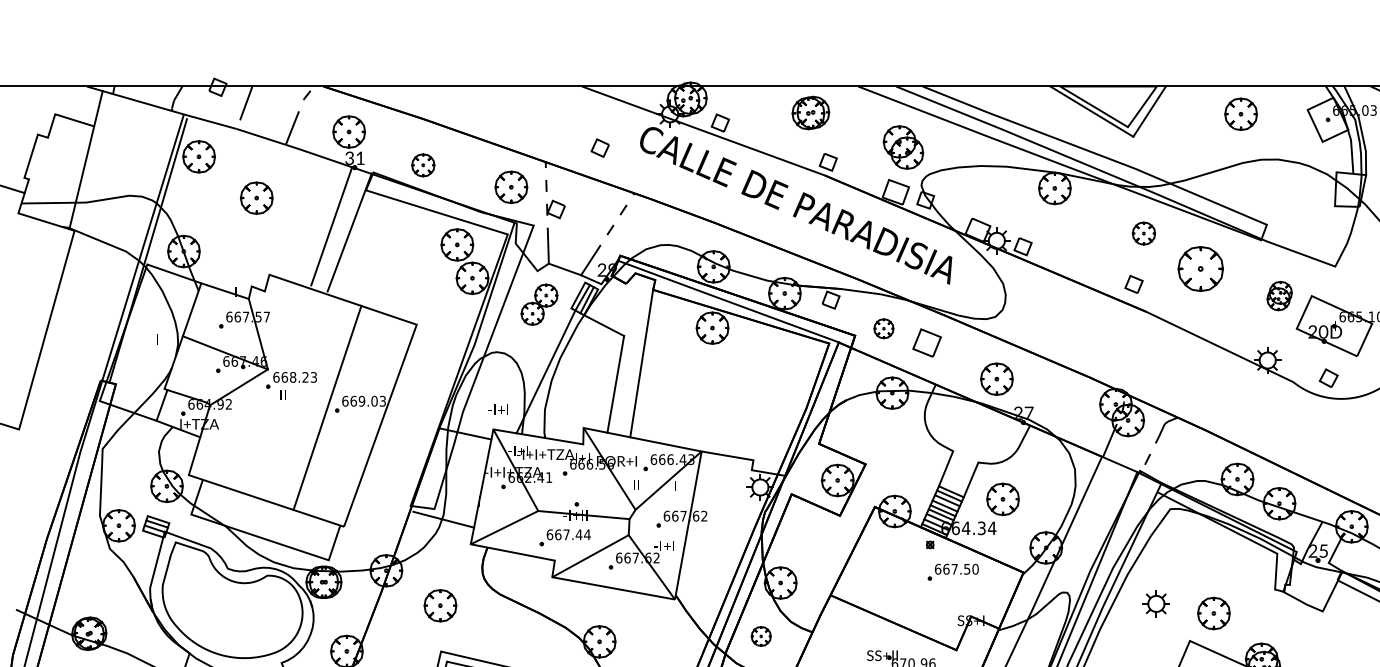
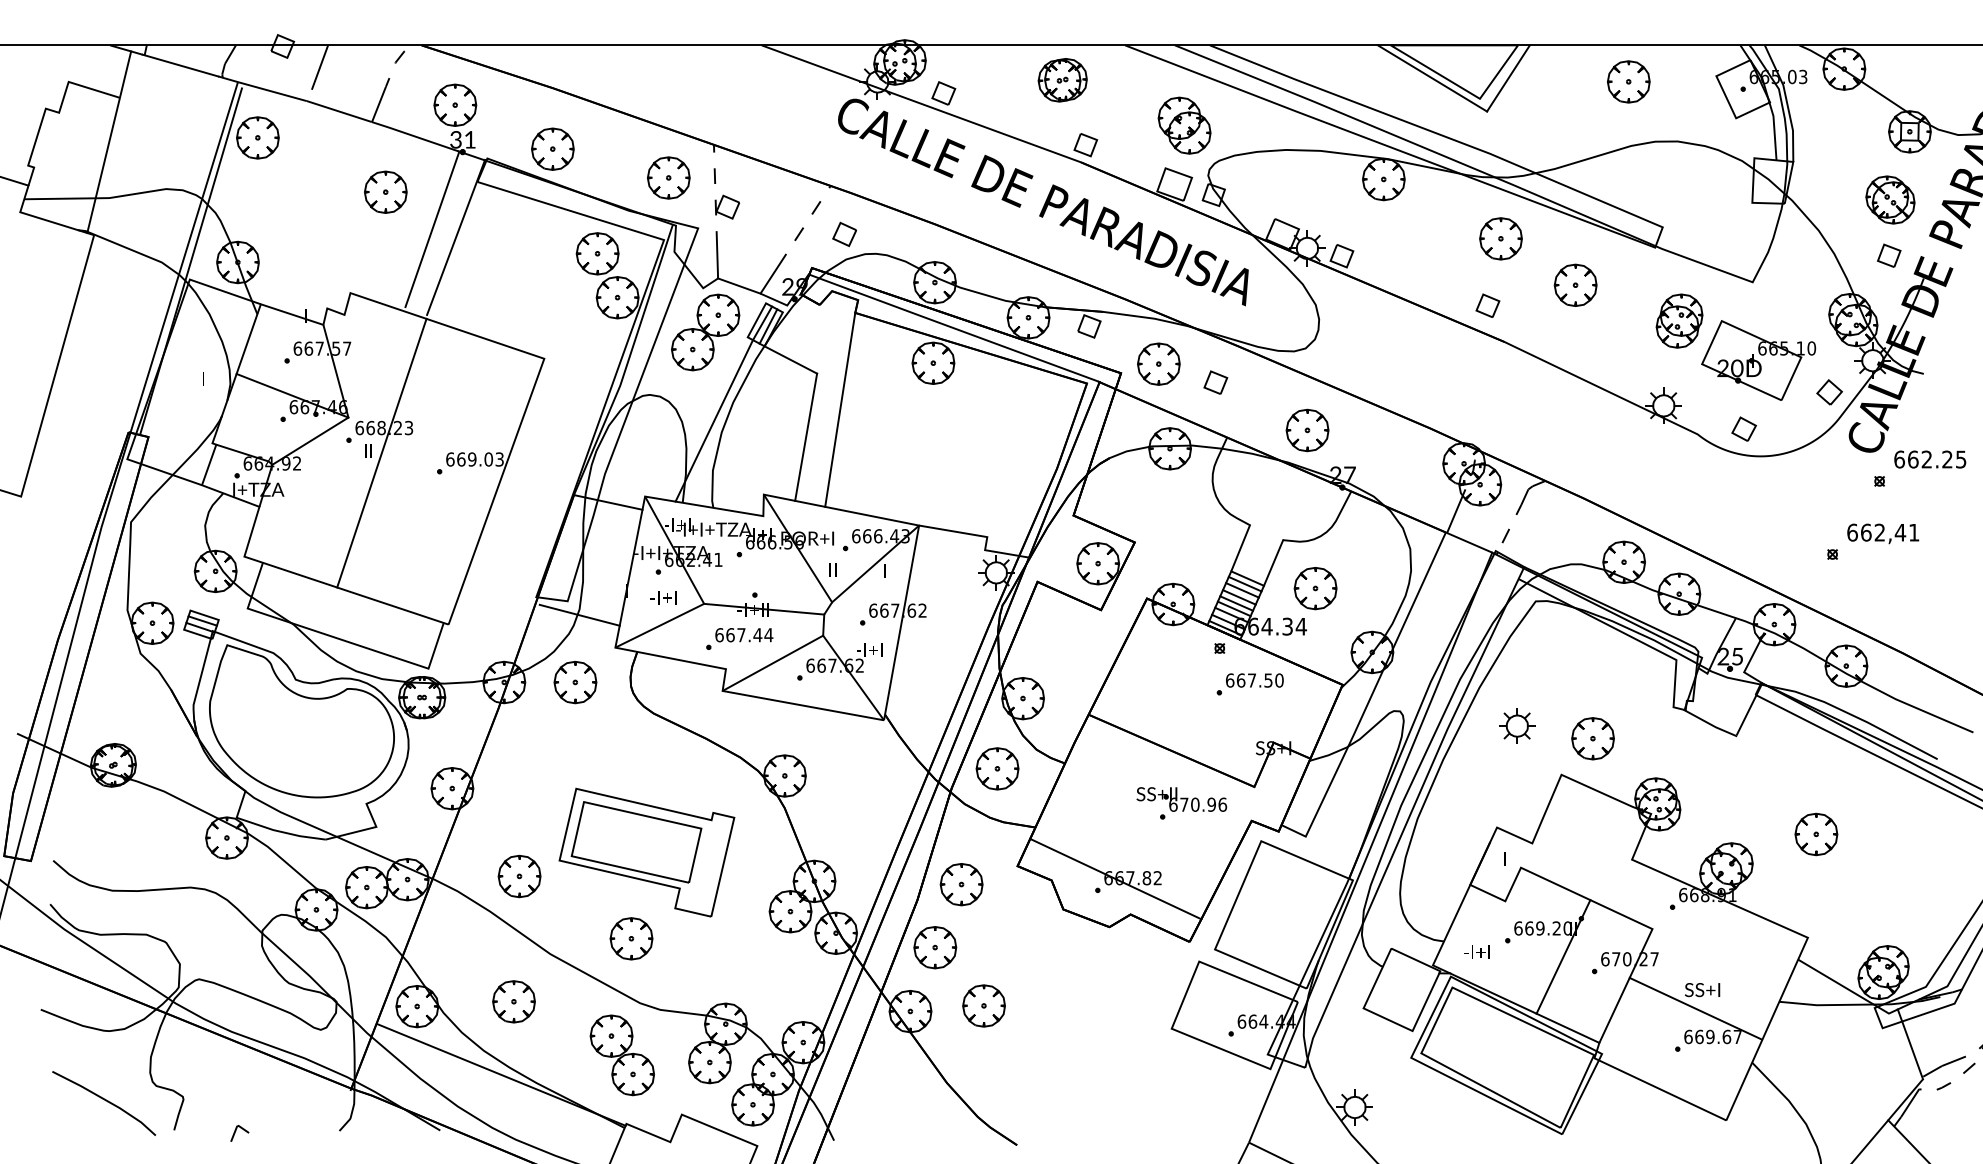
part: (600, 148) -> (844, 234), moved
part: (422, 164) -> (552, 148), size x1.43
part: (256, 197) -> (385, 191), moved
part: (1143, 233) -> (1500, 238), size x1.43
part: (1200, 268) -> (1575, 284), size x0.71
part: (1279, 295) -> (1679, 320), size x1.43
part: (539, 304) -> (705, 332), size x1.43
part: (883, 328) -> (1158, 363), size x1.67
part: (926, 342) -> (1215, 382), size x0.62
line: (327, 407) -> (381, 452), moved
text: (498, 409) -> (663, 597), moved
part: (440, 605) -> (575, 682), moved
part: (761, 636) -> (997, 768), size x1.67

